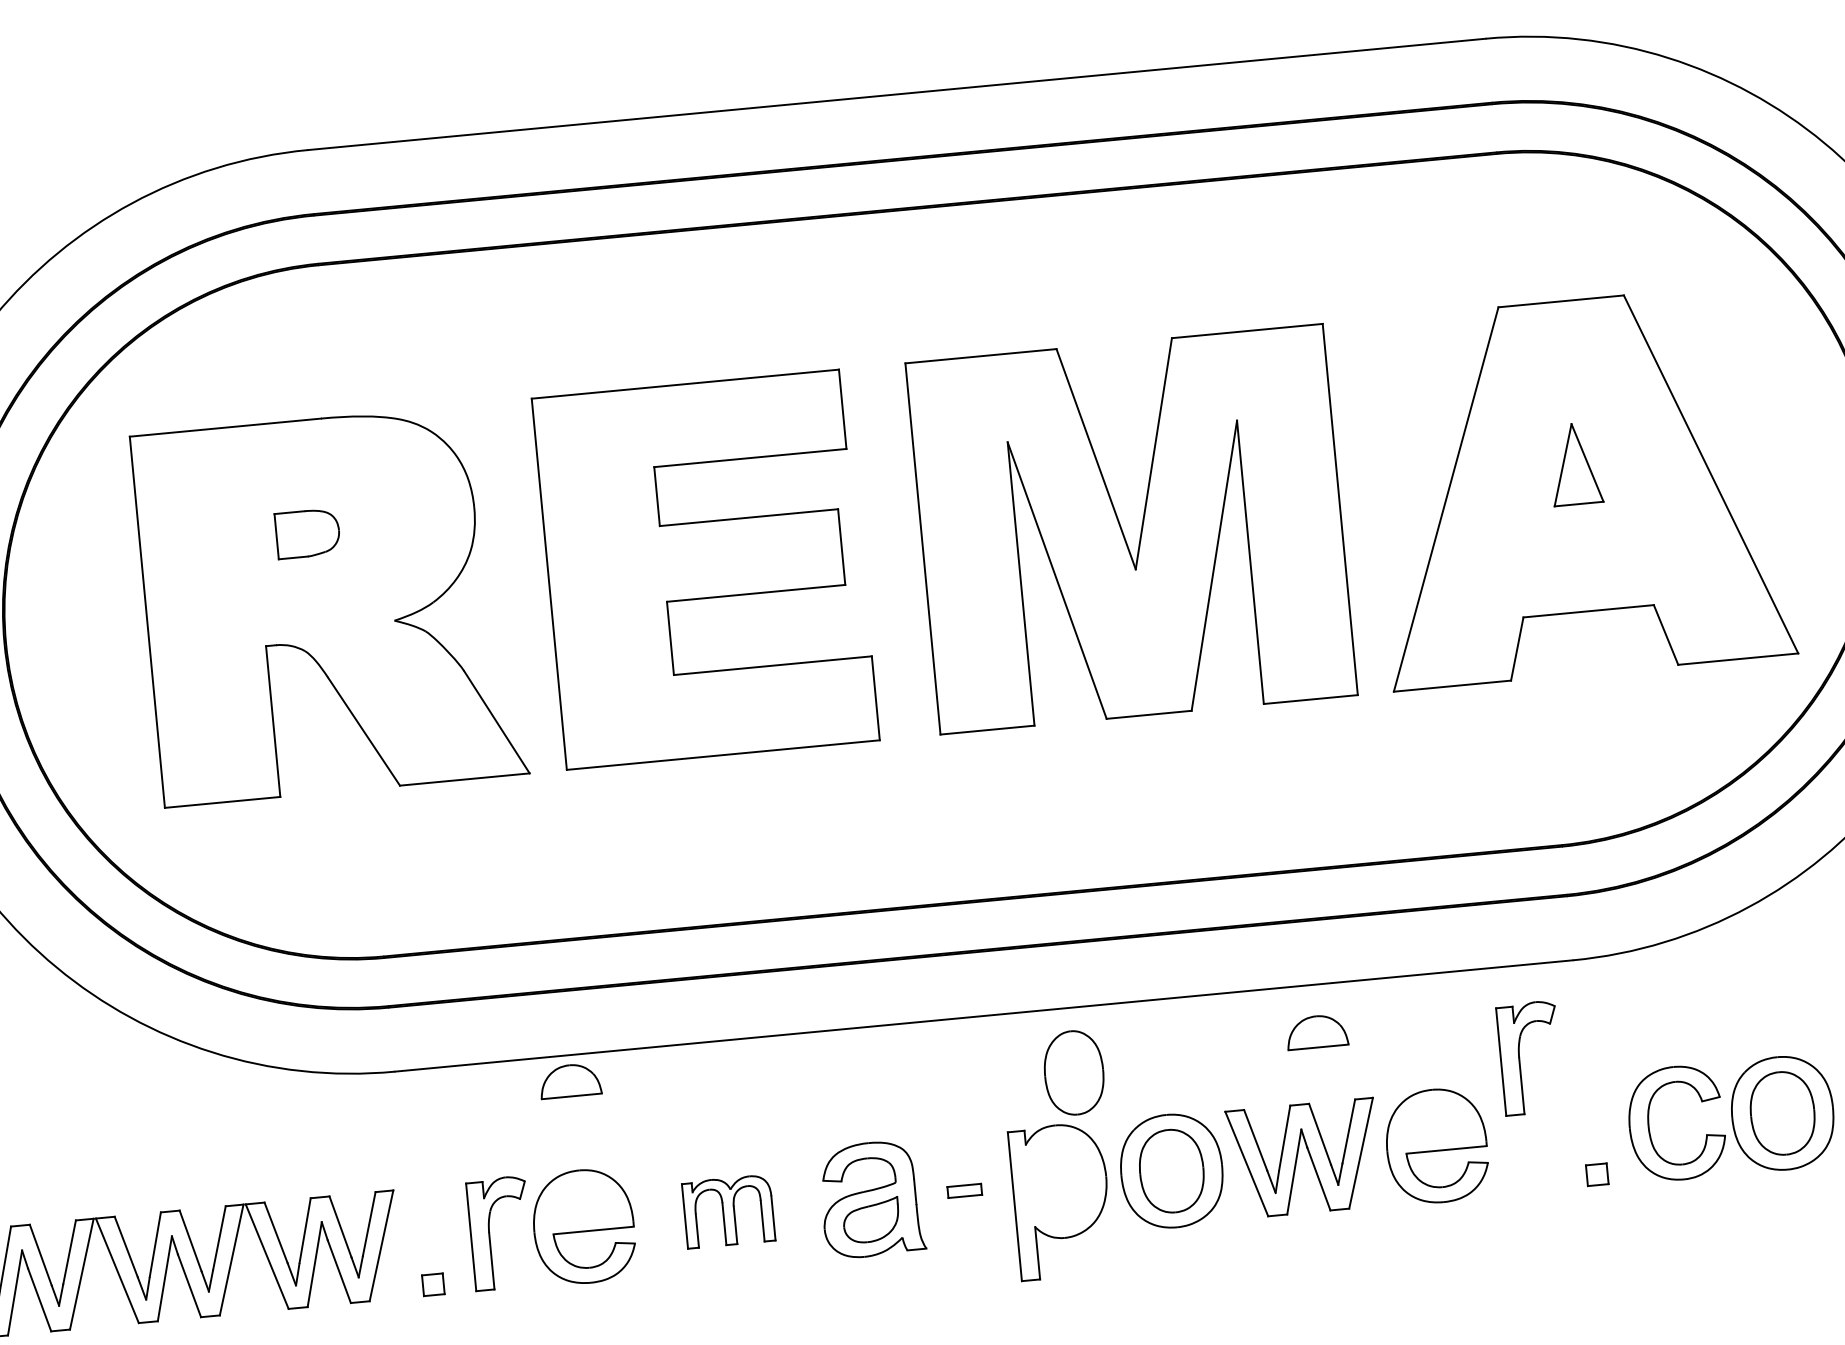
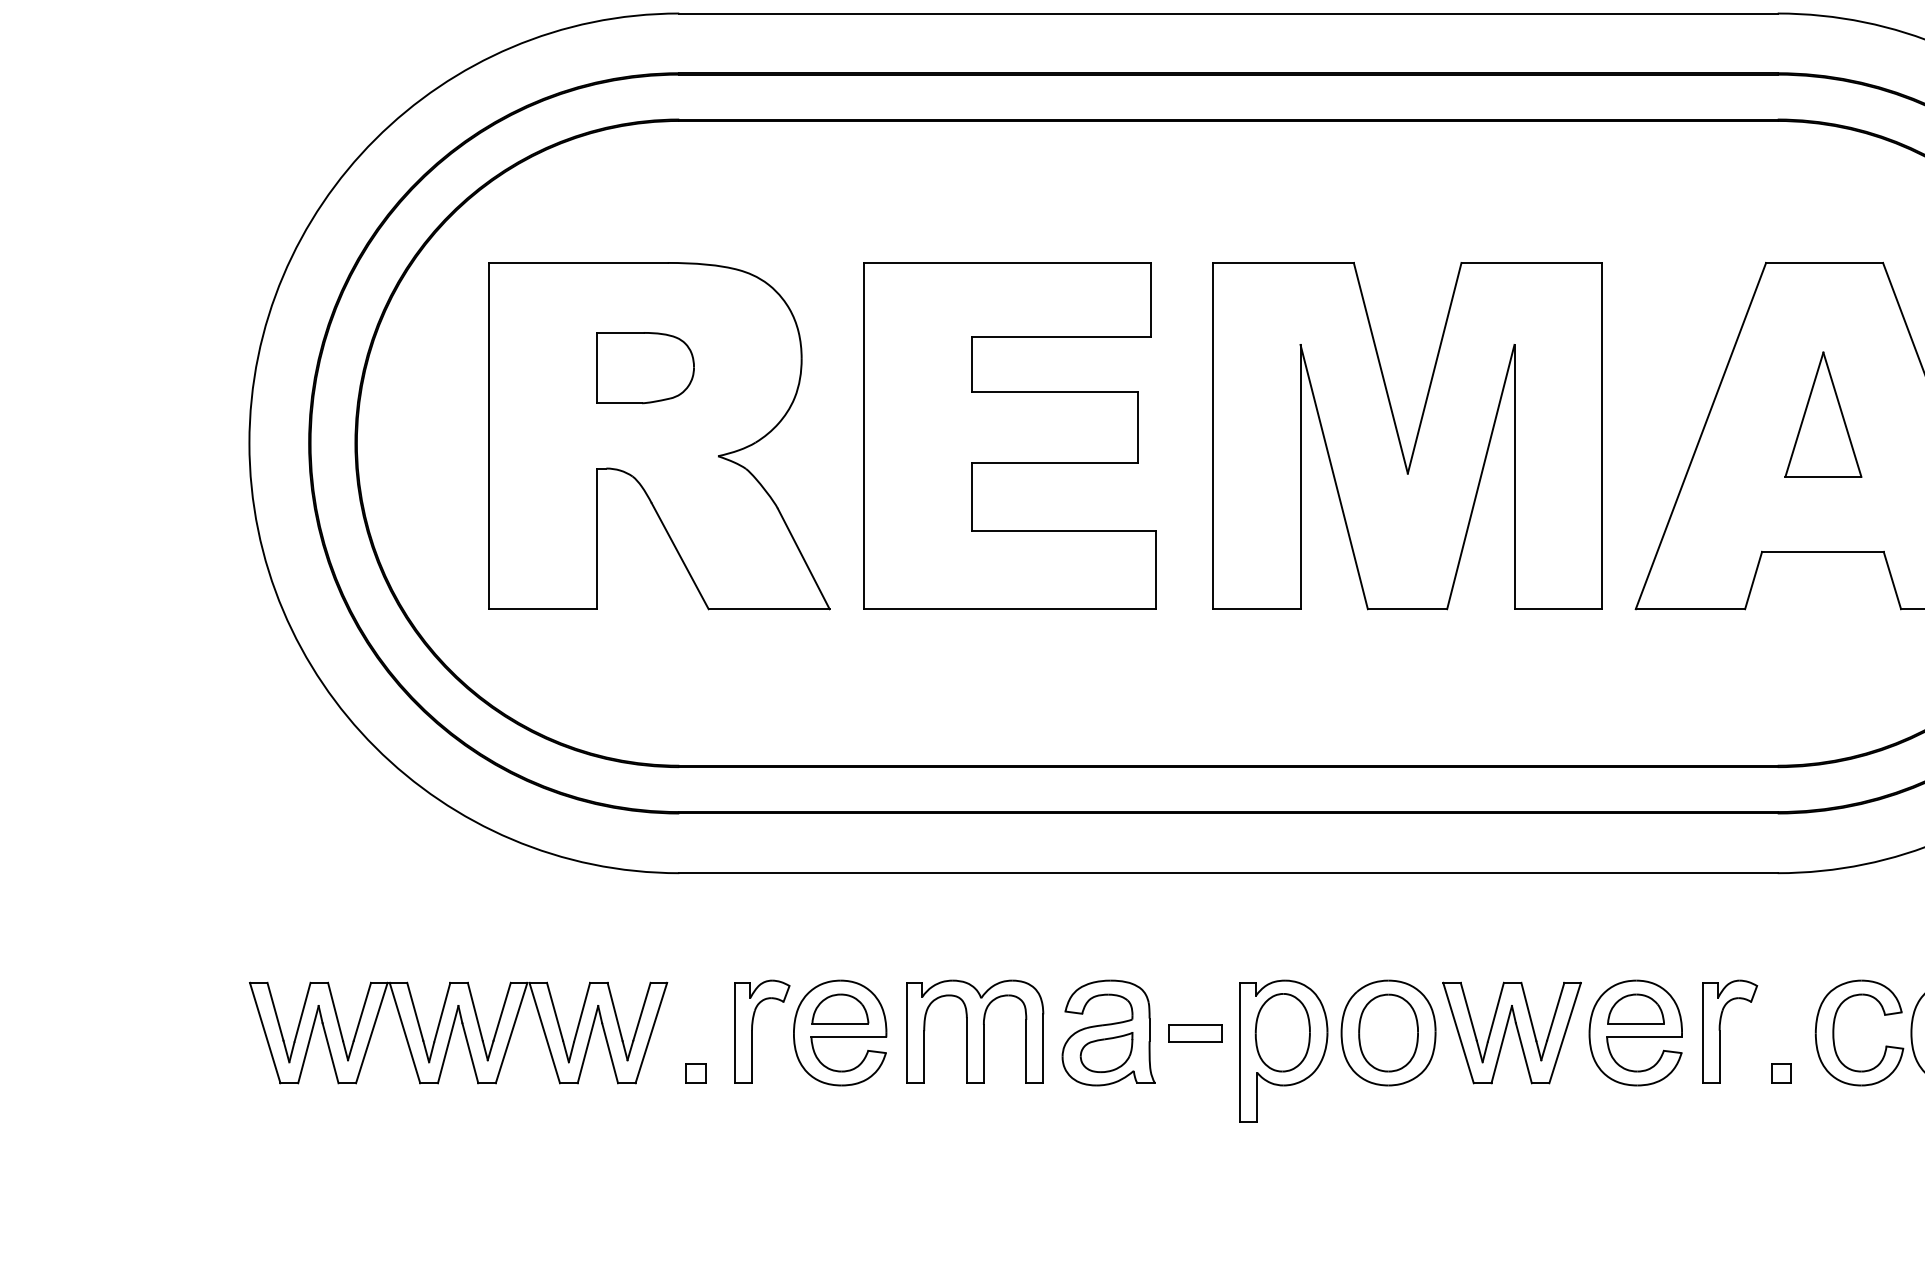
part: (1575, 463) -> (1823, 414), size x1.67
part: (307, 534) -> (645, 368), size x1.67
part: (1316, 1031) -> (1635, 1008), moved
part: (1520, 1058) -> (1720, 1031), moved
part: (1073, 1072) -> (1282, 1032), moved
part: (570, 1080) -> (840, 1008), moved
part: (964, 1191) -> (1195, 1033), size x1.67
part: (728, 1211) -> (975, 1031), size x1.67

